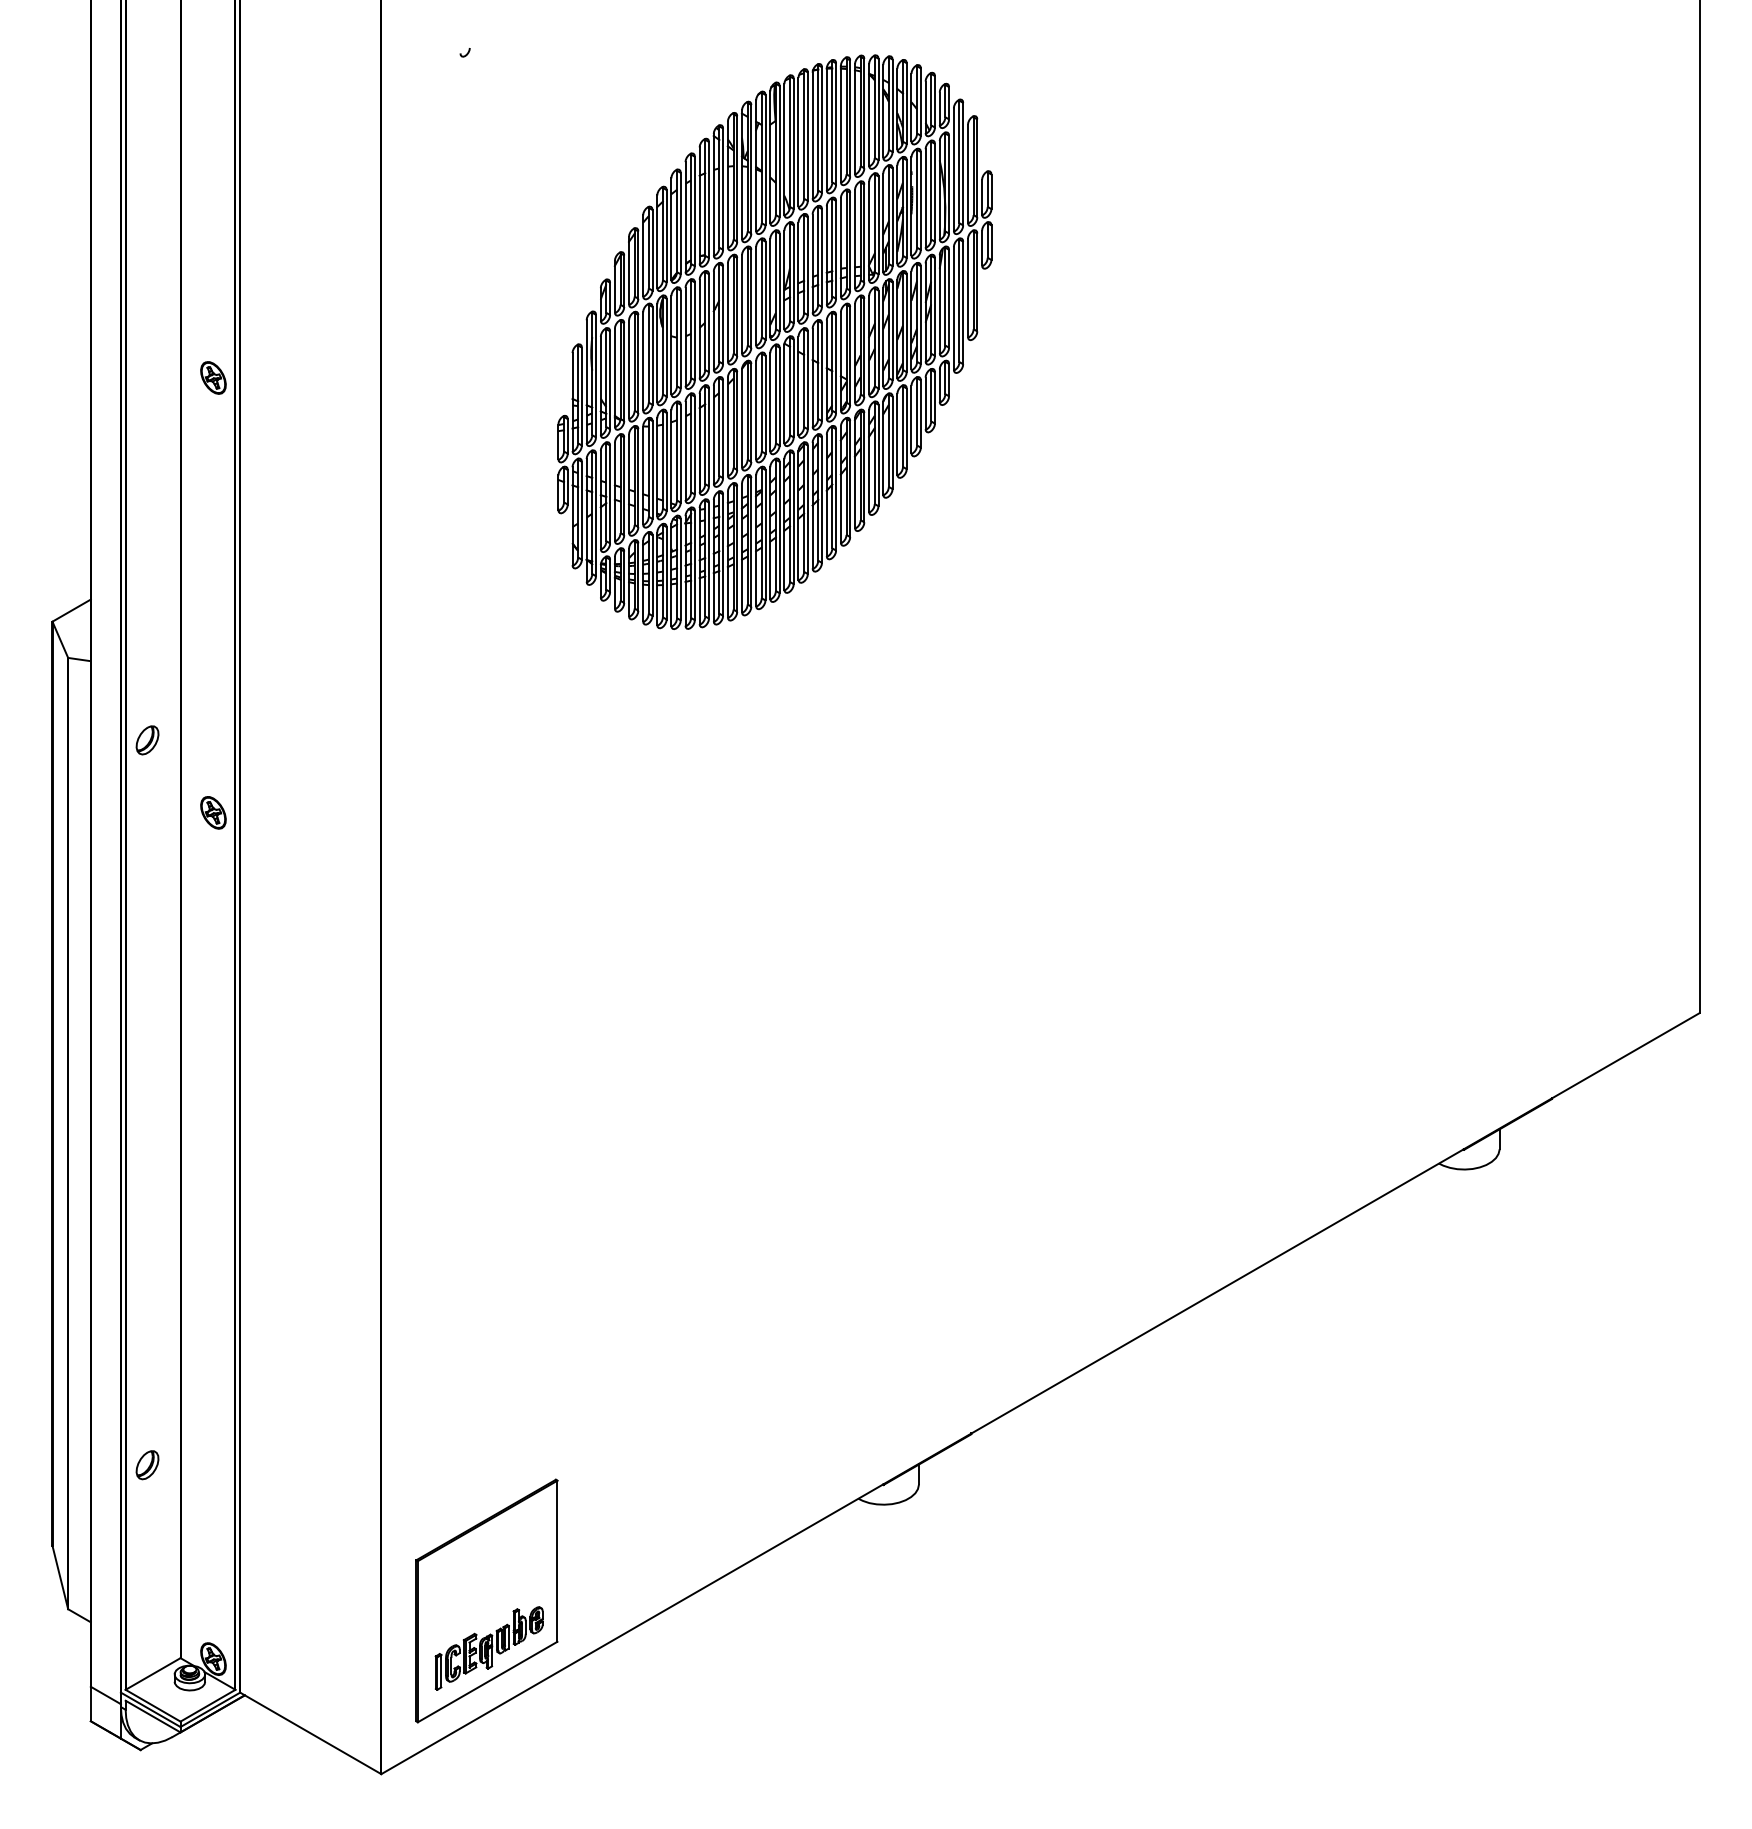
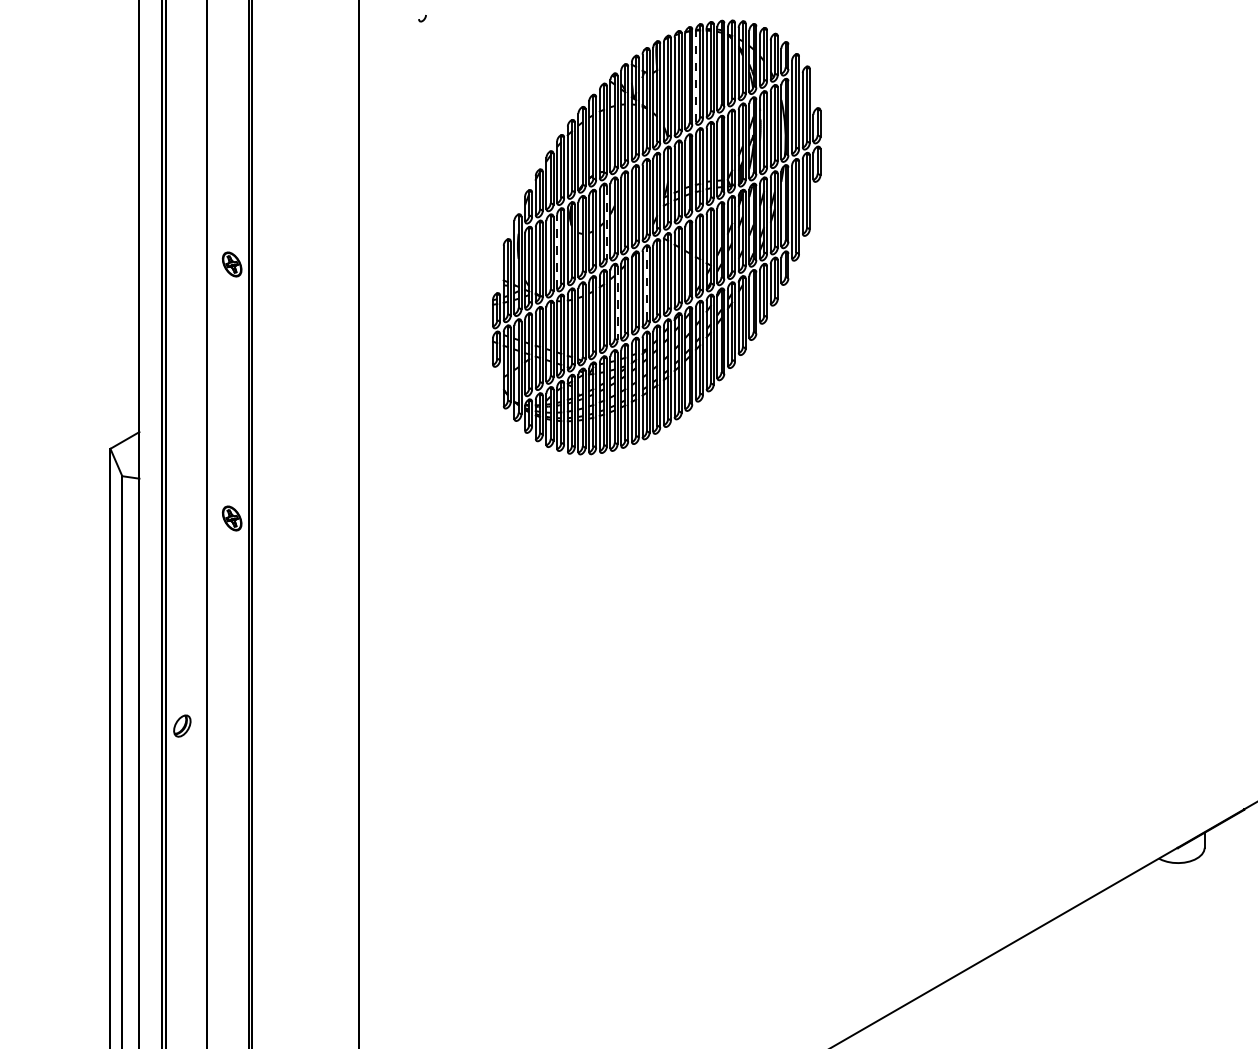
line: (826, 129) -> (695, 76), solid -> dashed
line: (709, 323) -> (607, 223), solid -> dashed
line: (643, 361) -> (557, 252), solid -> dashed
line: (761, 402) -> (646, 283), solid -> dashed
line: (723, 429) -> (617, 303), solid -> dashed
part: (147, 740) -> (182, 726), moved
part: (213, 812) -> (232, 518), moved

